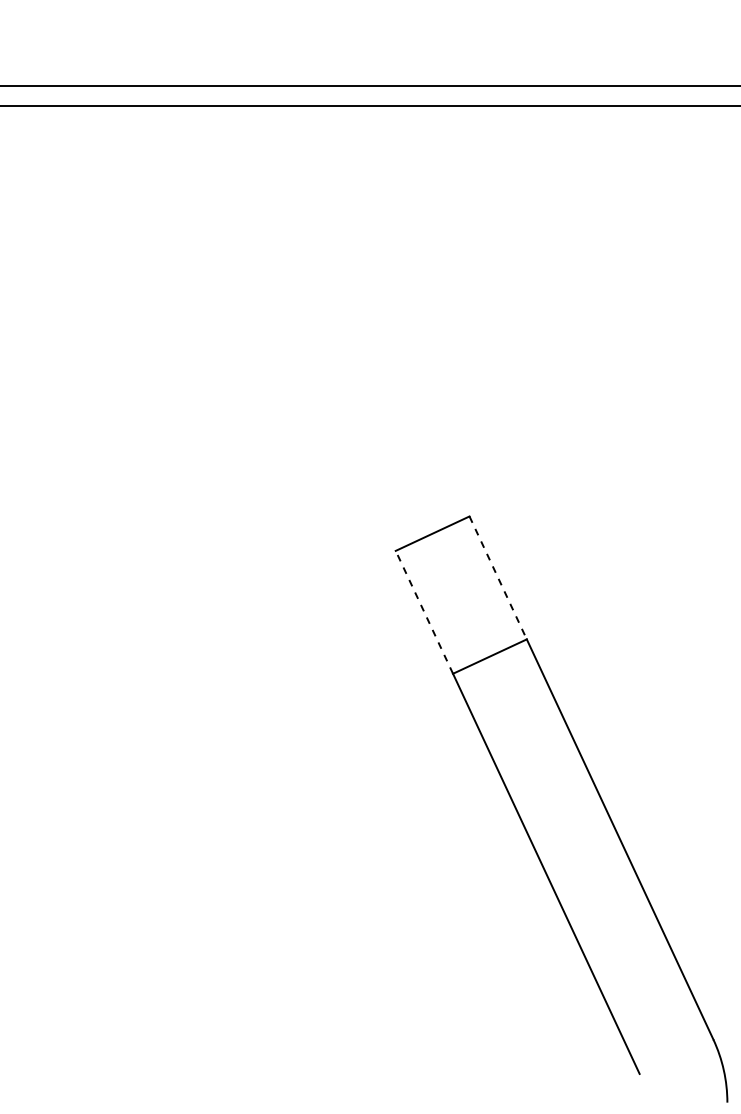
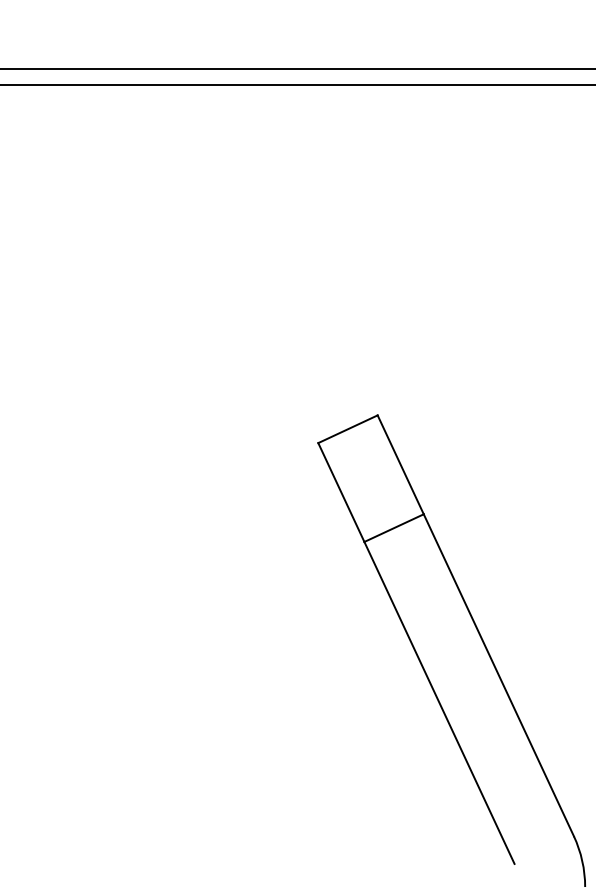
line: (498, 577) -> (400, 464), dashed -> solid
line: (424, 612) -> (341, 492), dashed -> solid

